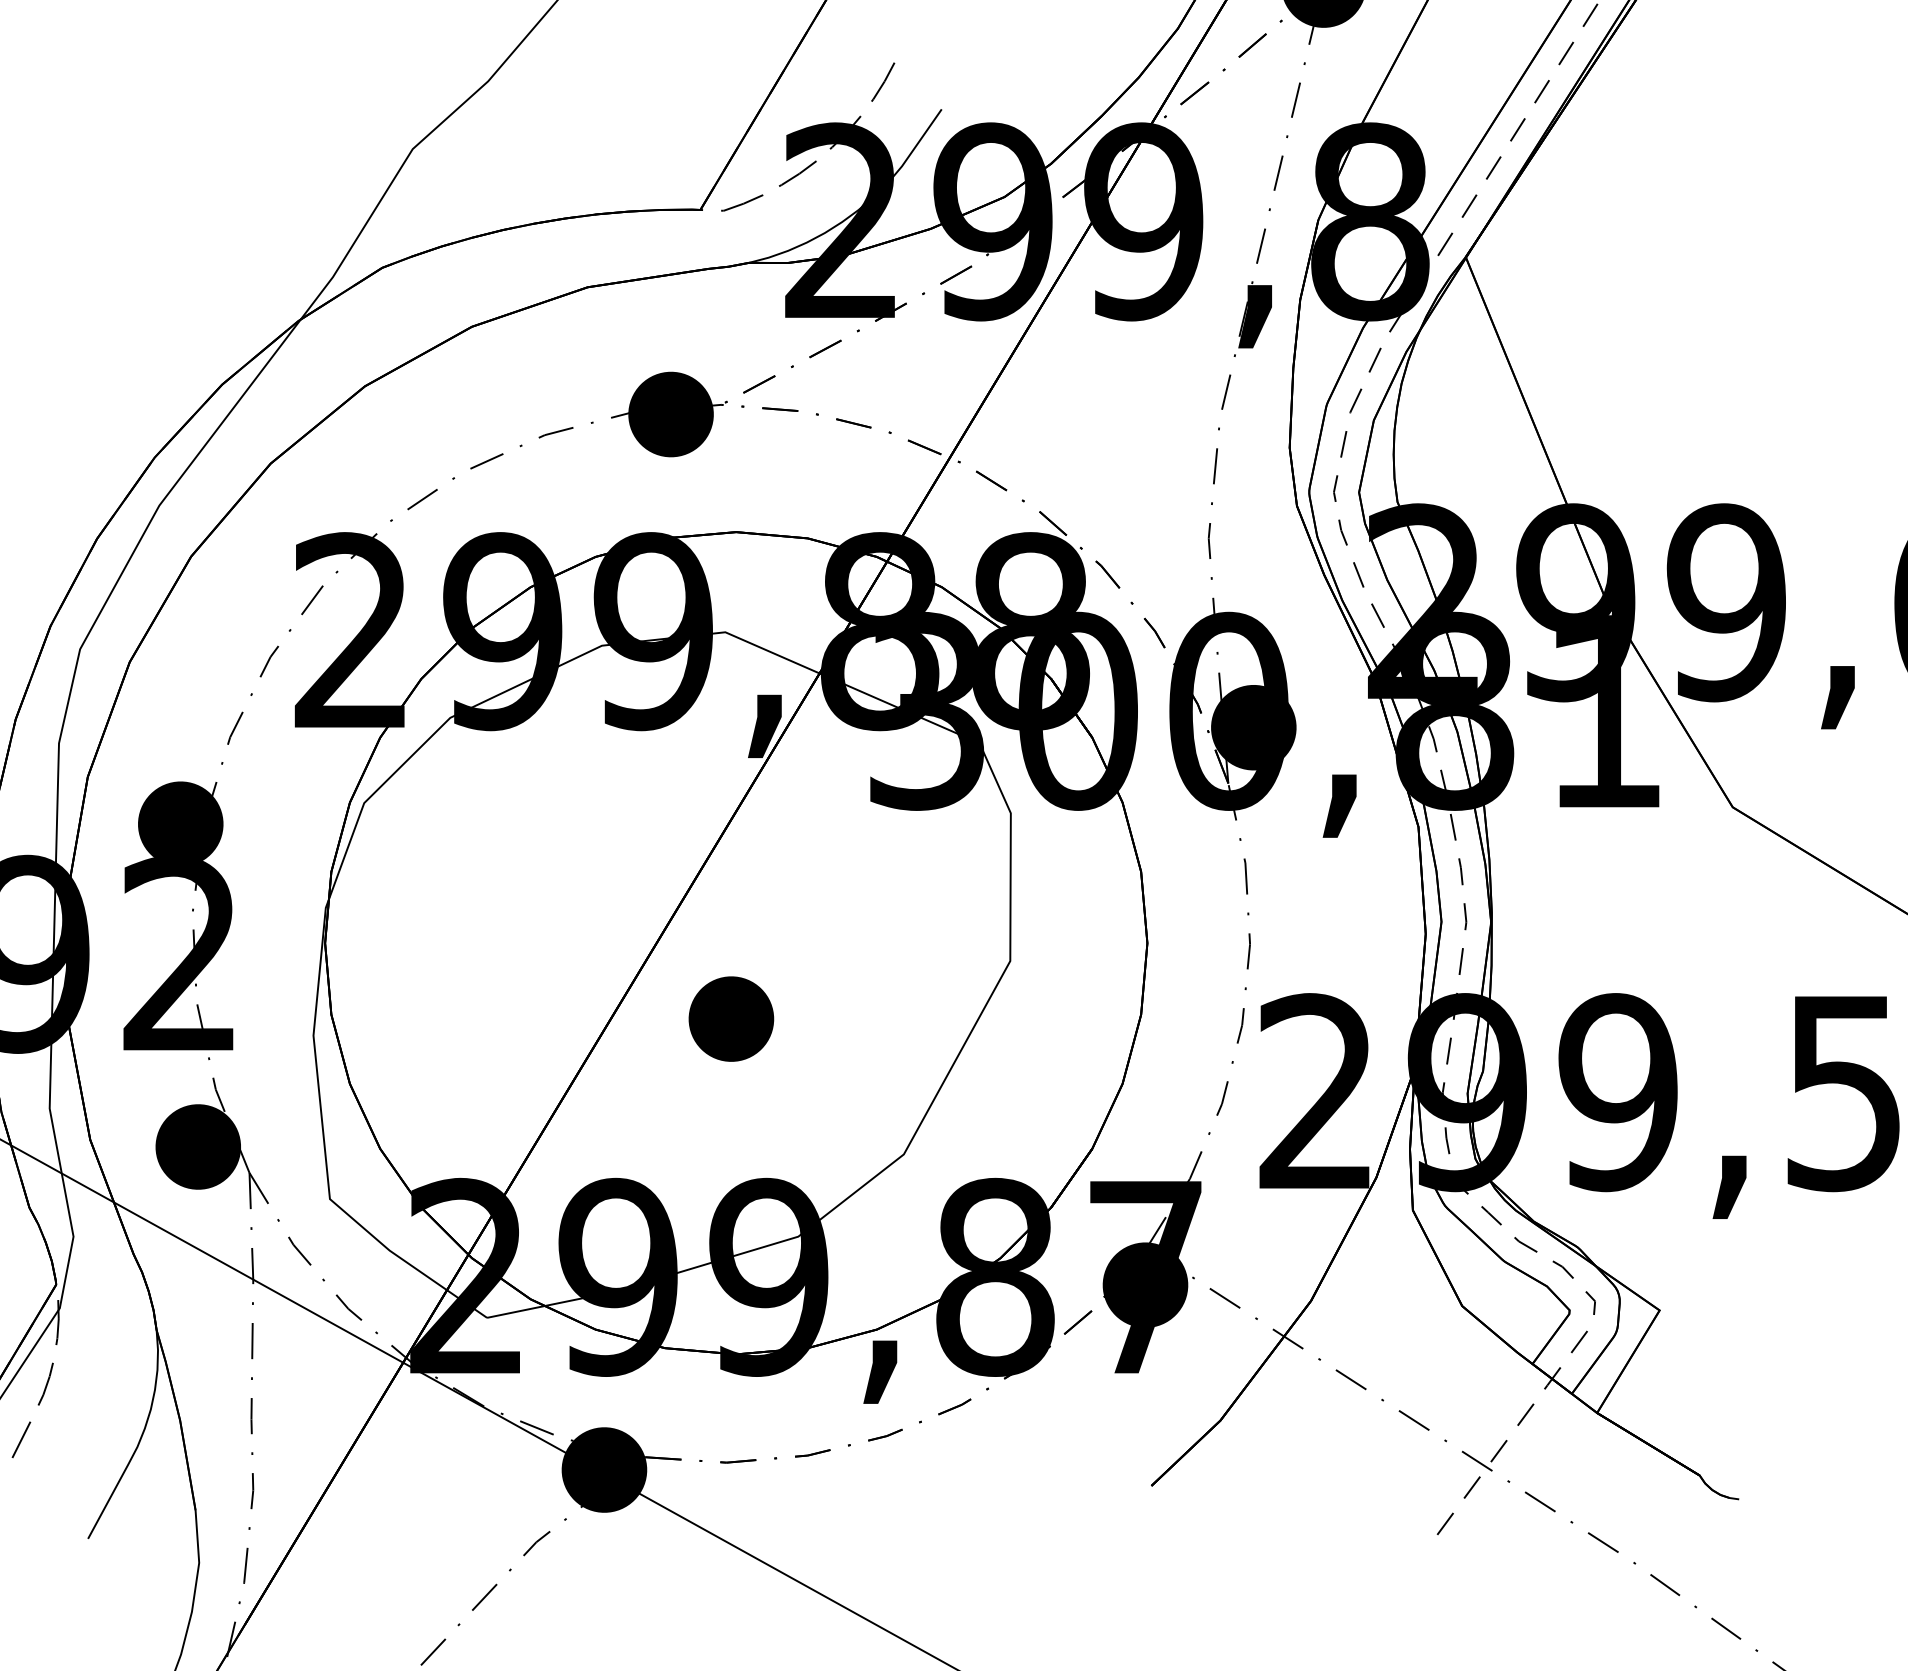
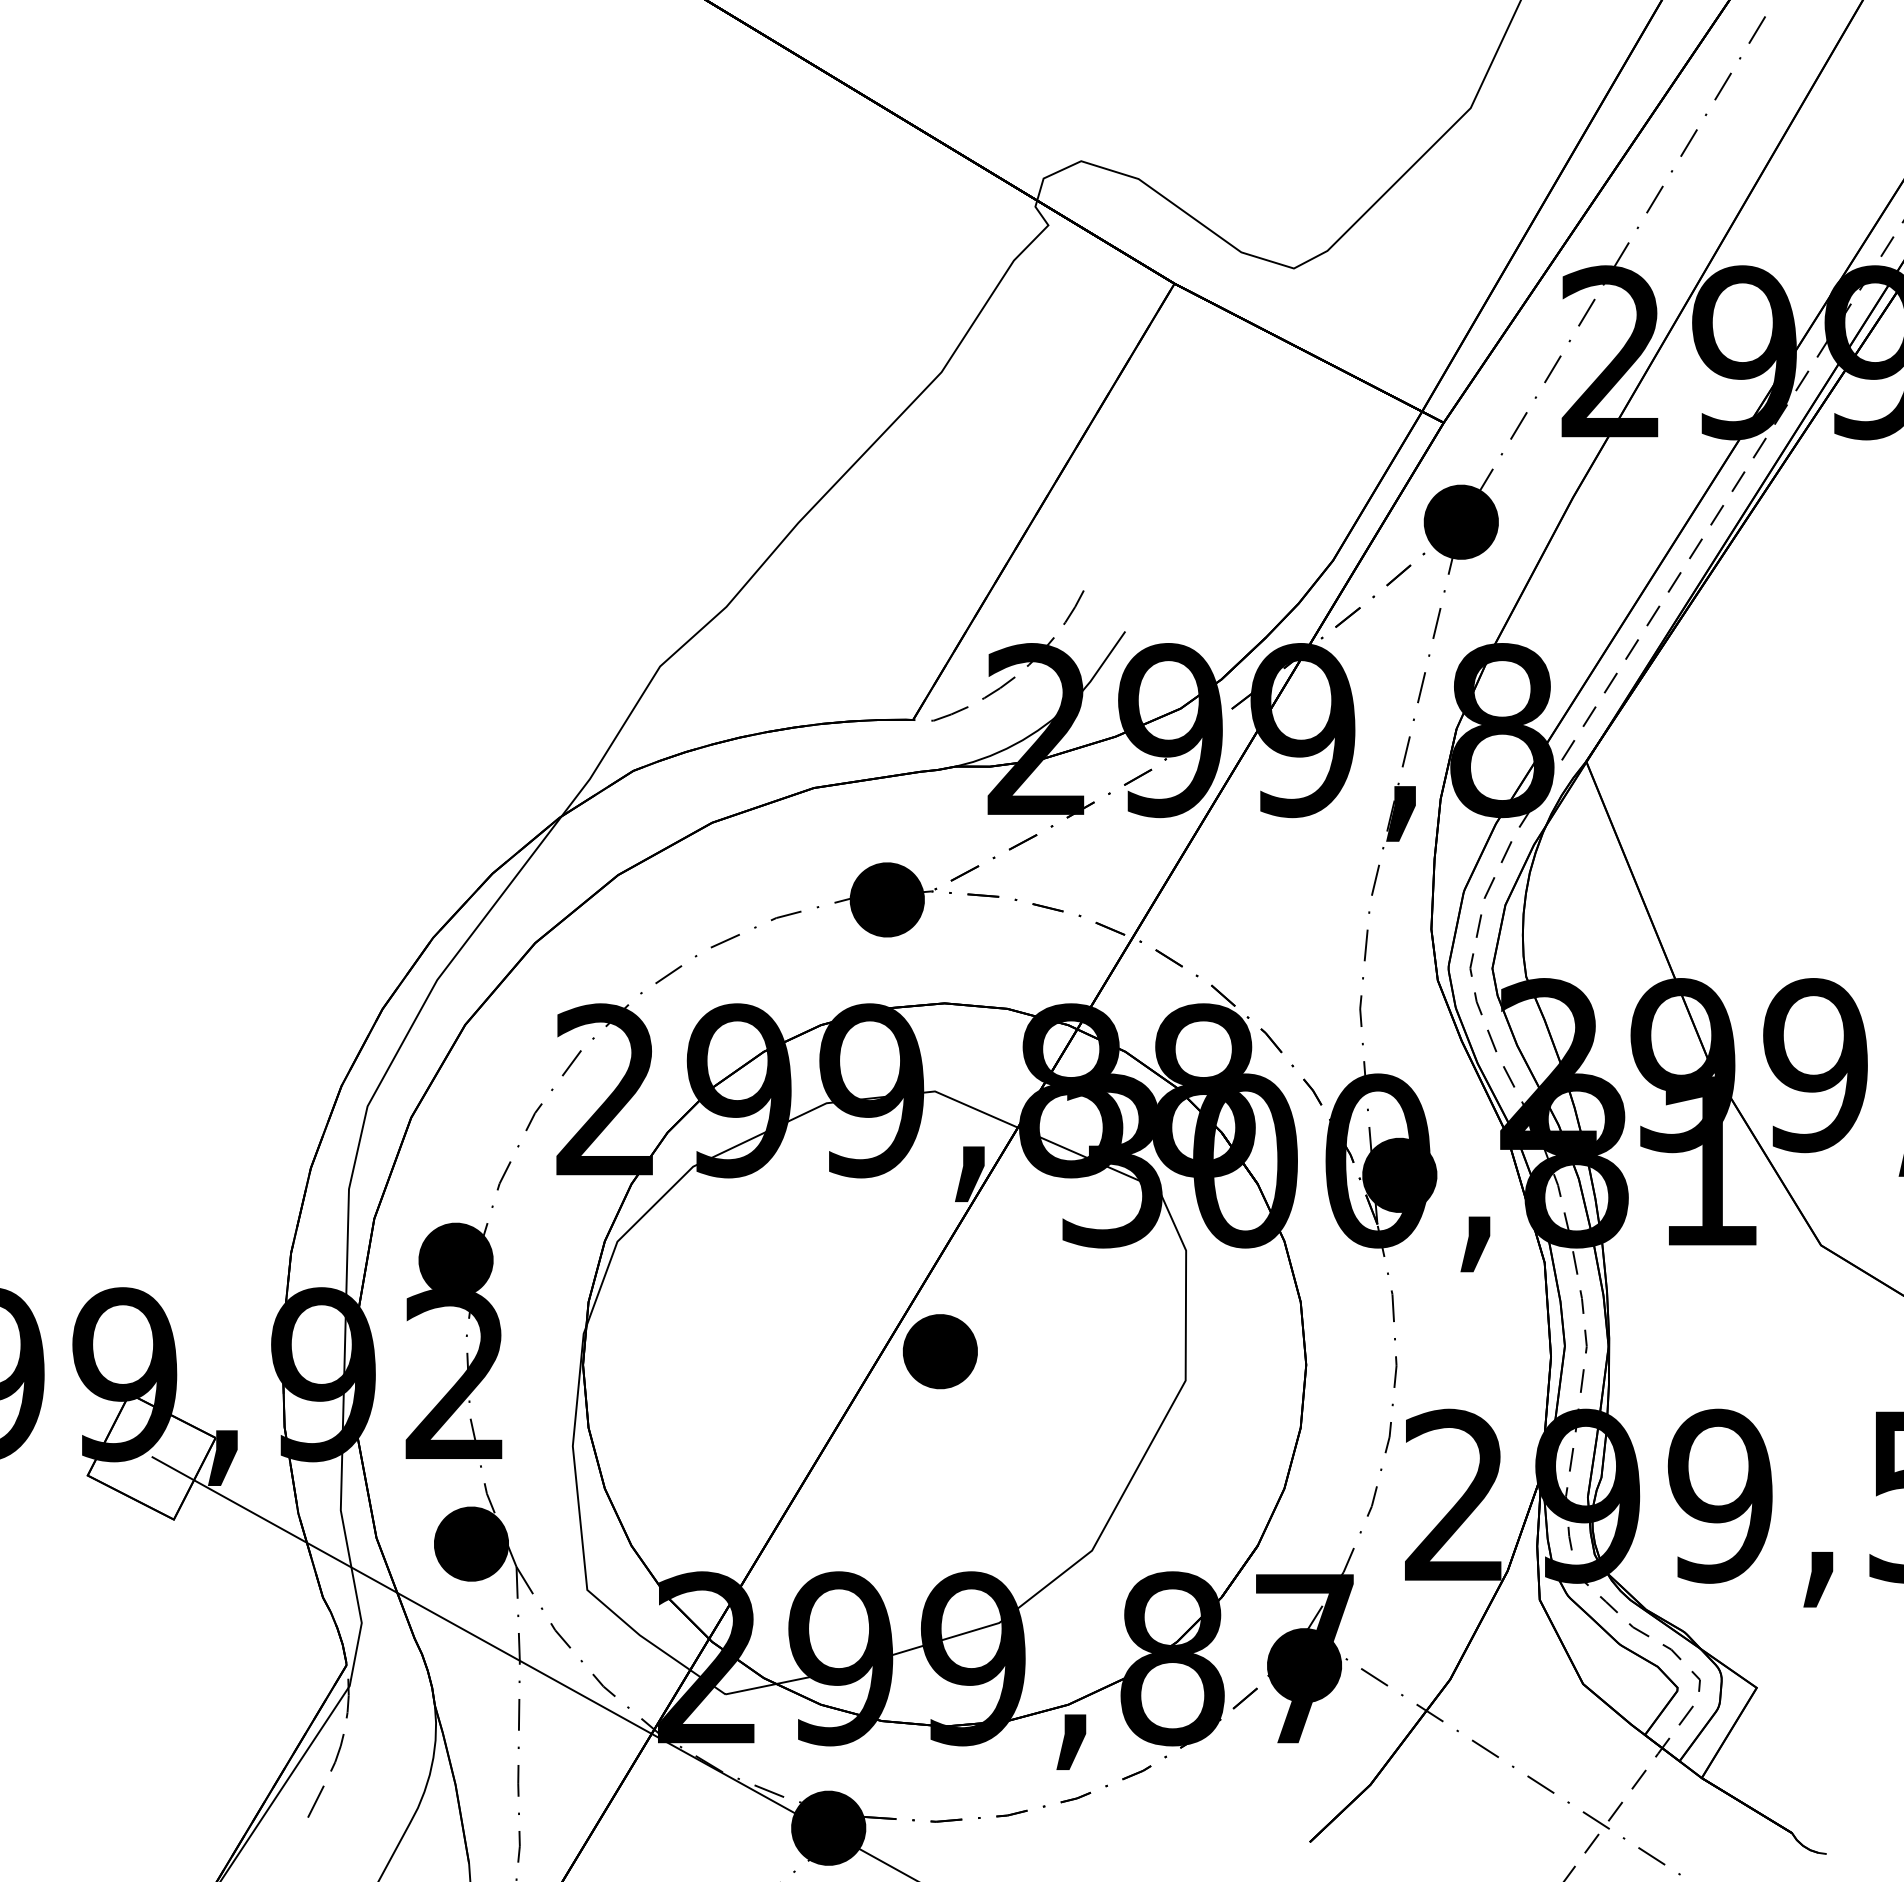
part: (730, 1018) -> (939, 1351), moved

